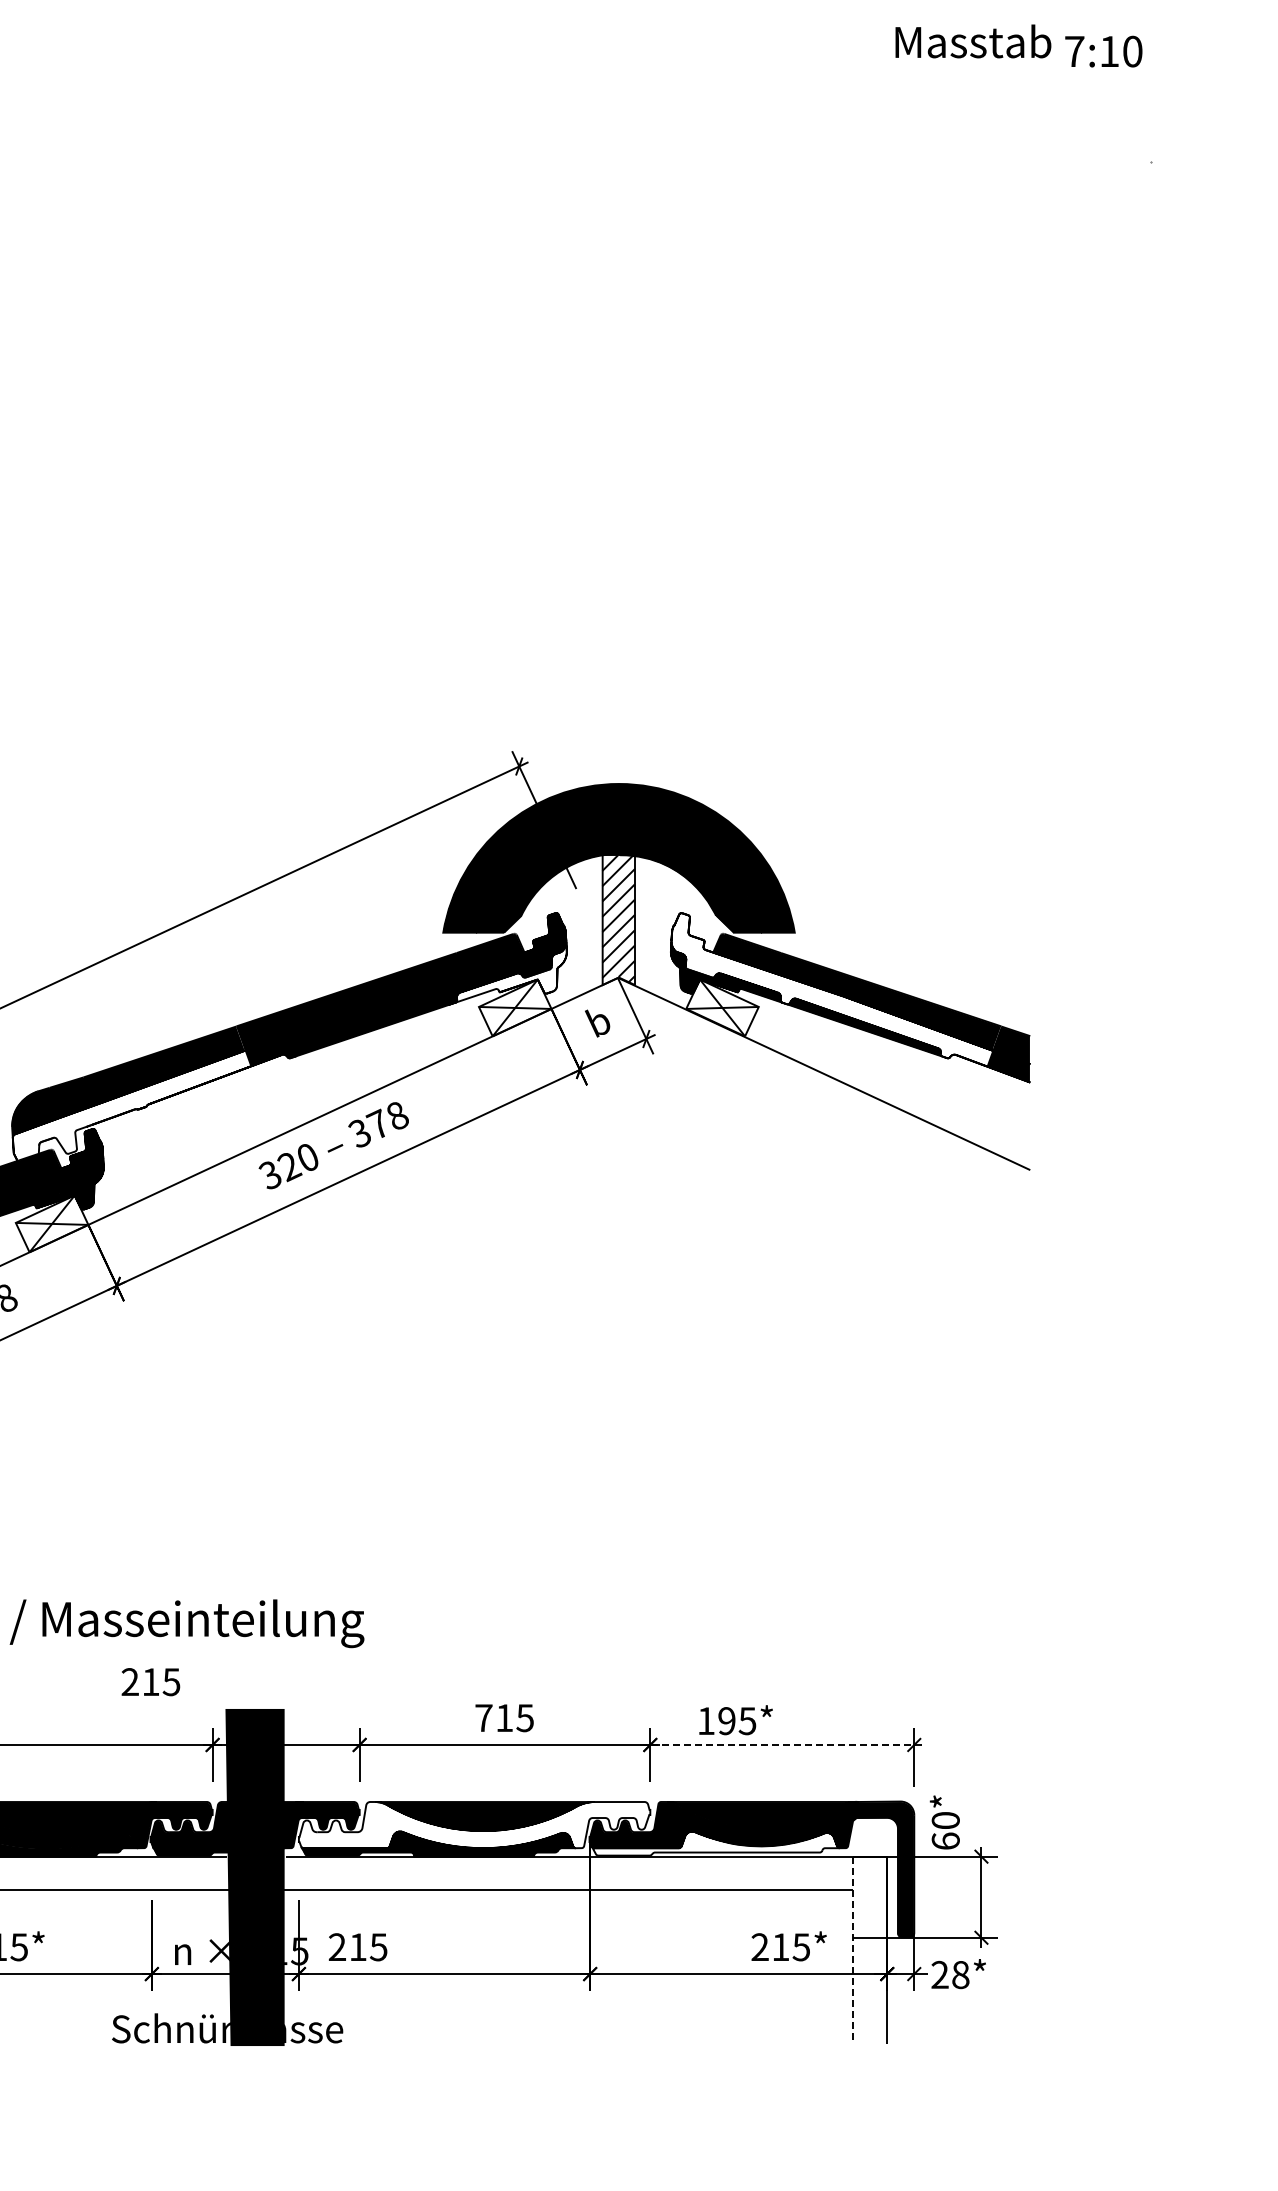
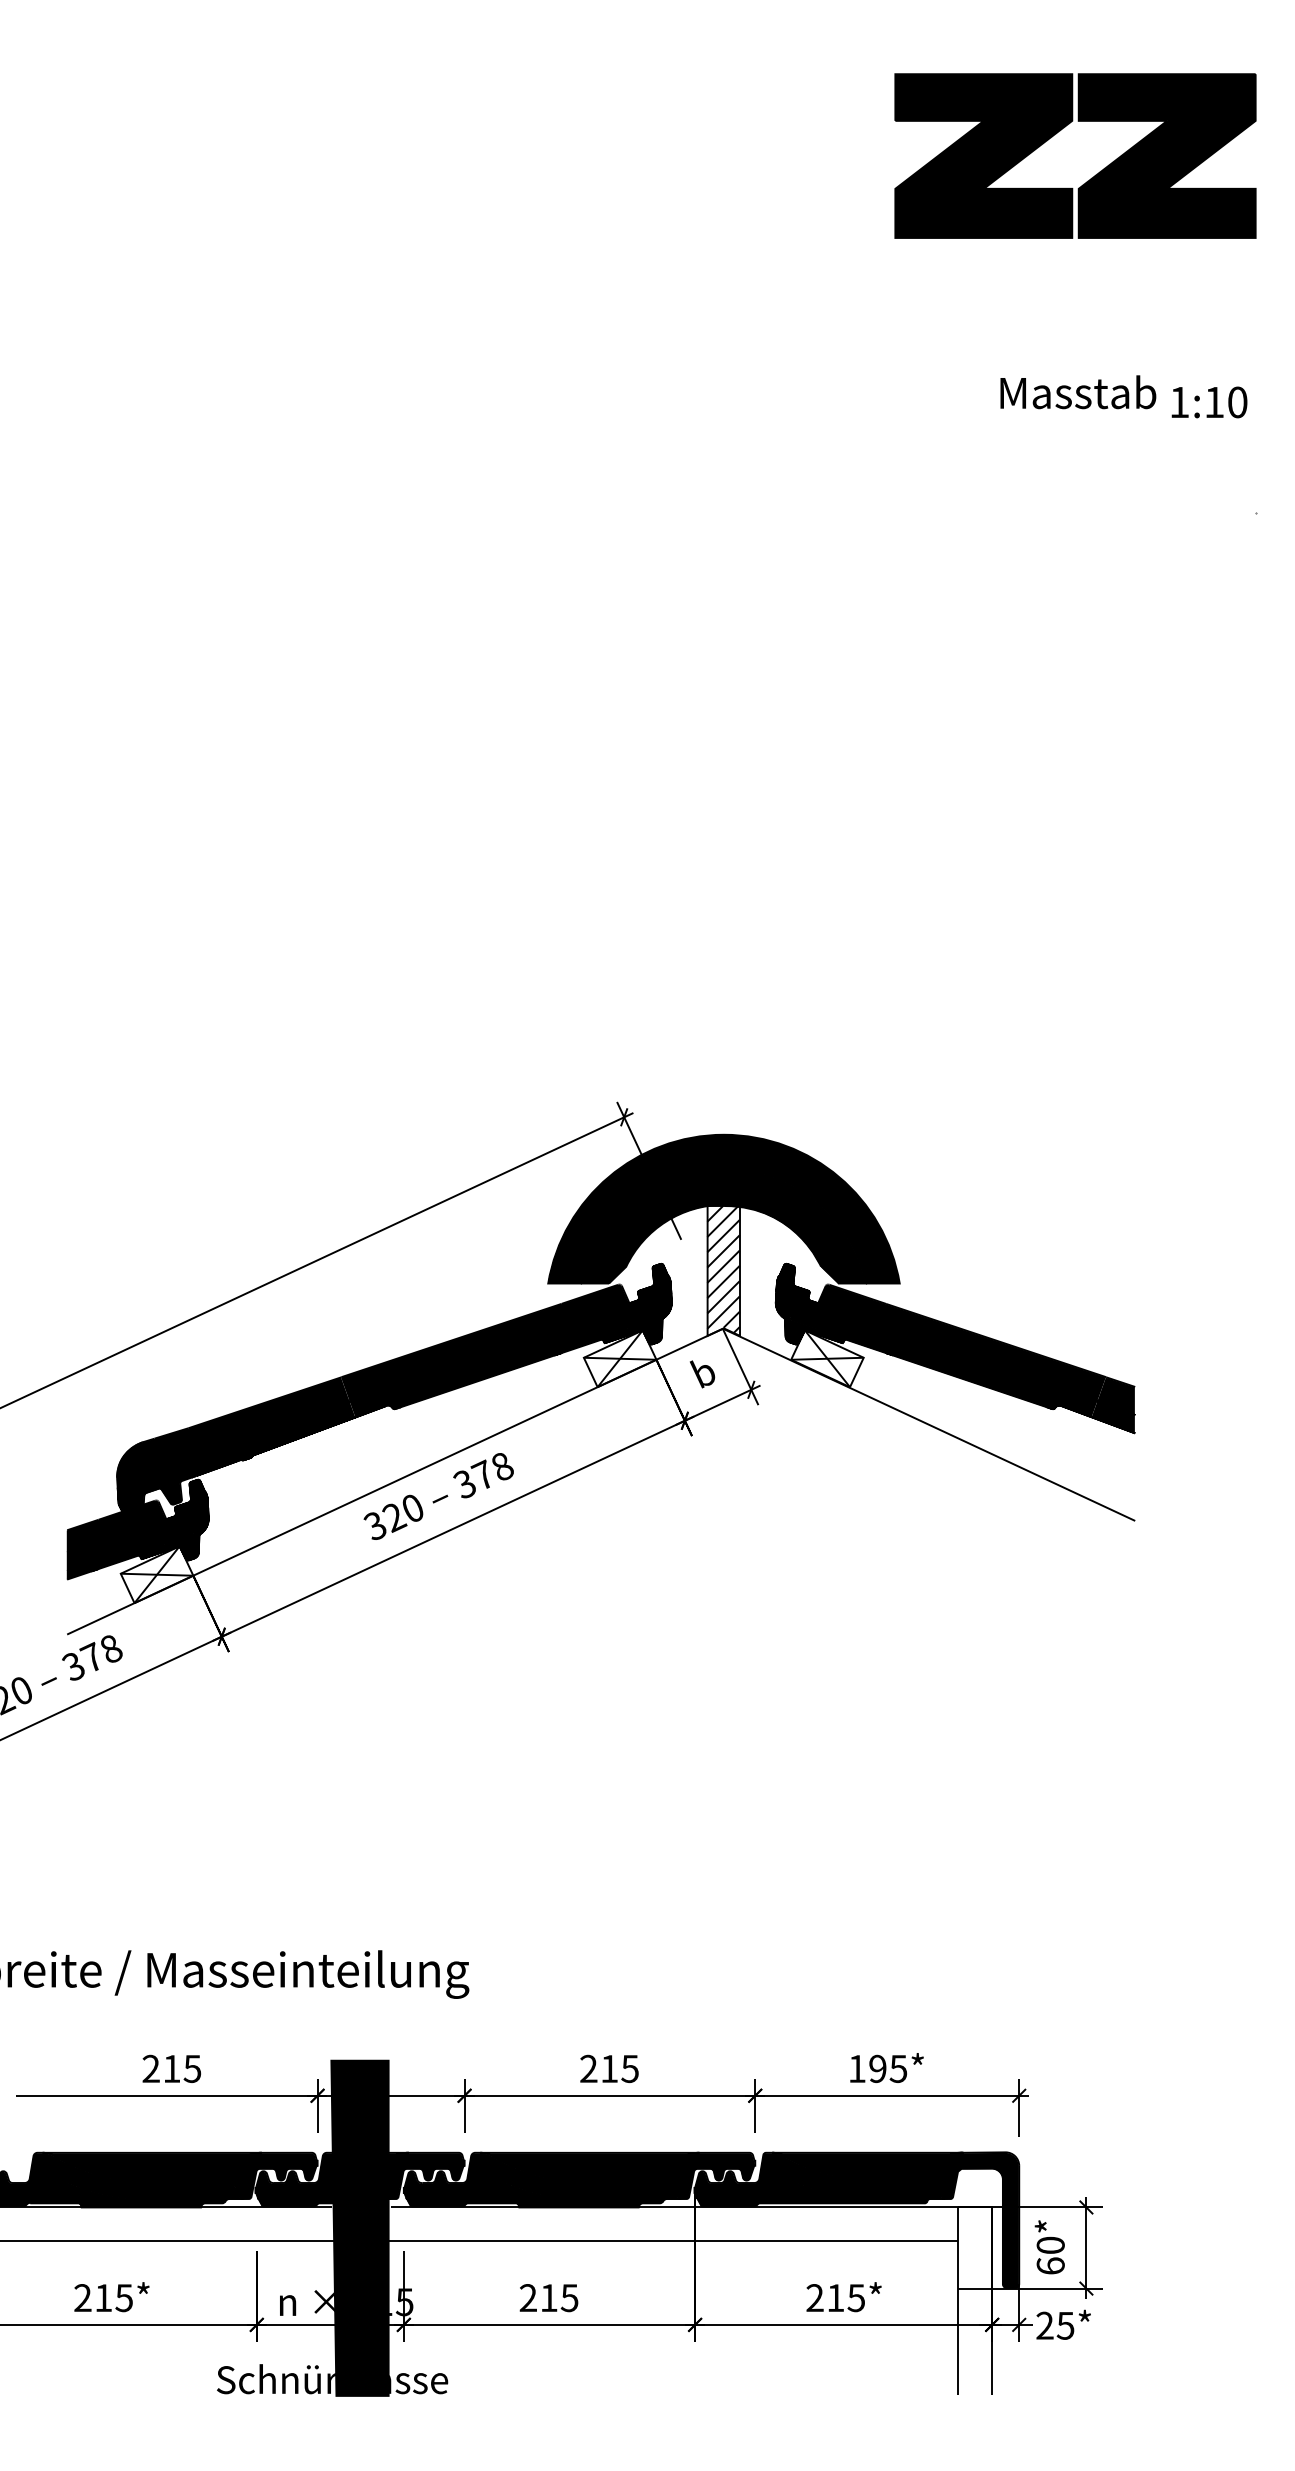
text: (1074, 51) -> (1179, 402), 7:10 -> 1:10
fill: (510, 971) -> (615, 1322), added
fill: (831, 989) -> (936, 1340), added
fill: (131, 1113) -> (236, 1464), added
text: (150, 1681) -> (171, 2068), moved
text: (483, 1717) -> (588, 2068), 715 -> 215
text: (735, 1719) -> (886, 2067), moved
line: (782, 1744) -> (887, 2095), dashed -> solid
text: (944, 1822) -> (1049, 2247), moved
fill: (473, 1825) -> (578, 2176), added
fill: (715, 1843) -> (820, 2194), added
text: (788, 1946) -> (843, 2297), moved
text: (357, 1947) -> (548, 2298), moved
line: (853, 1950) -> (958, 2301), dashed -> solid
text: (960, 1974) -> (1065, 2325), 28* -> 25*

